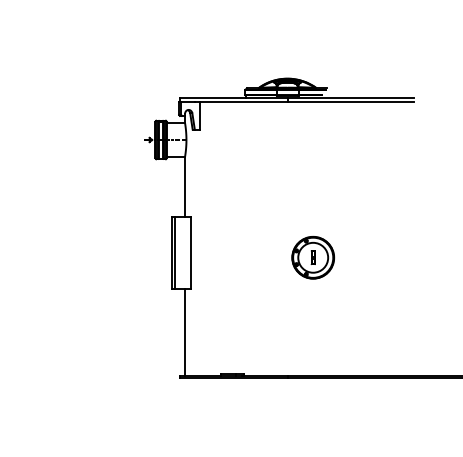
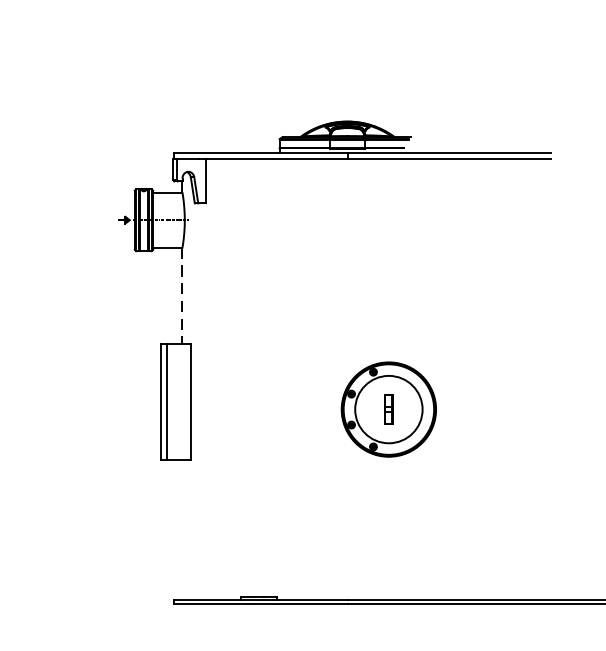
line: (185, 187) -> (183, 296), solid -> dashed
part: (312, 257) -> (387, 409), size x1.4
line: (185, 331) -> (183, 528), removed

